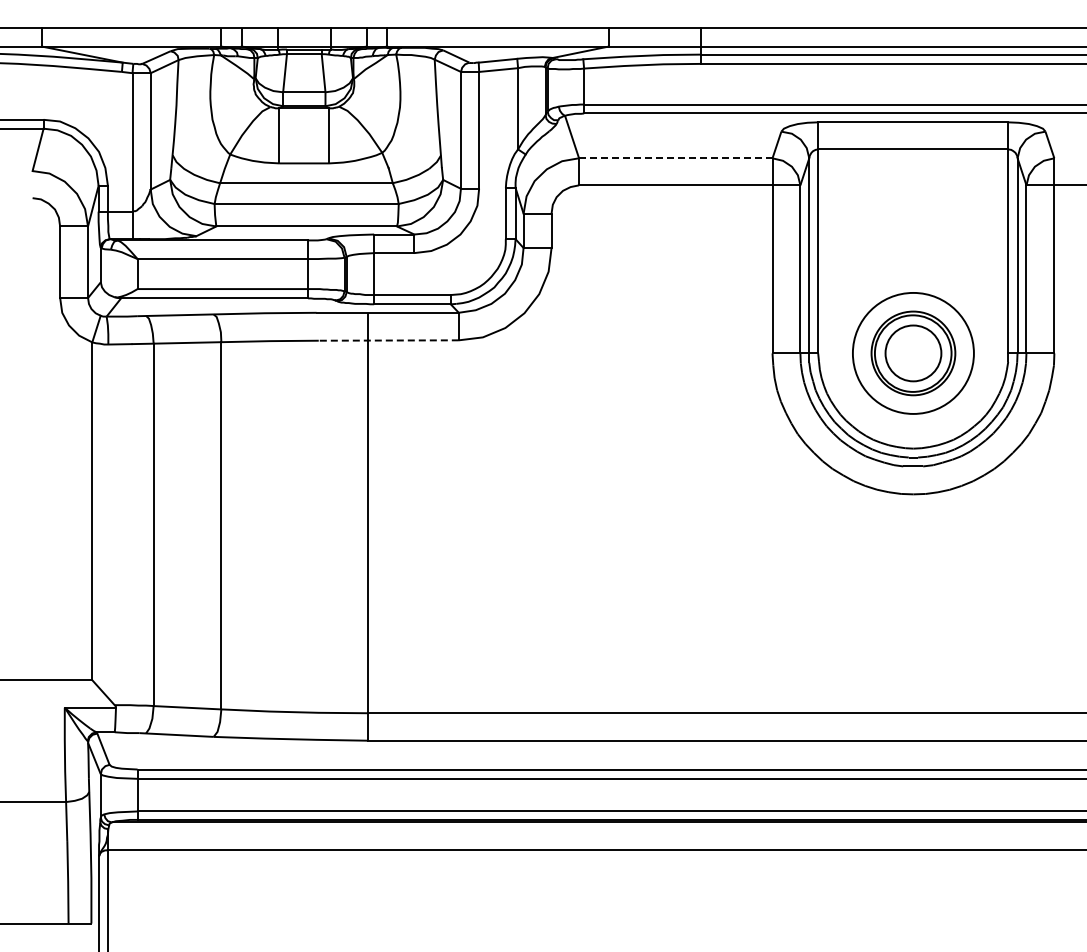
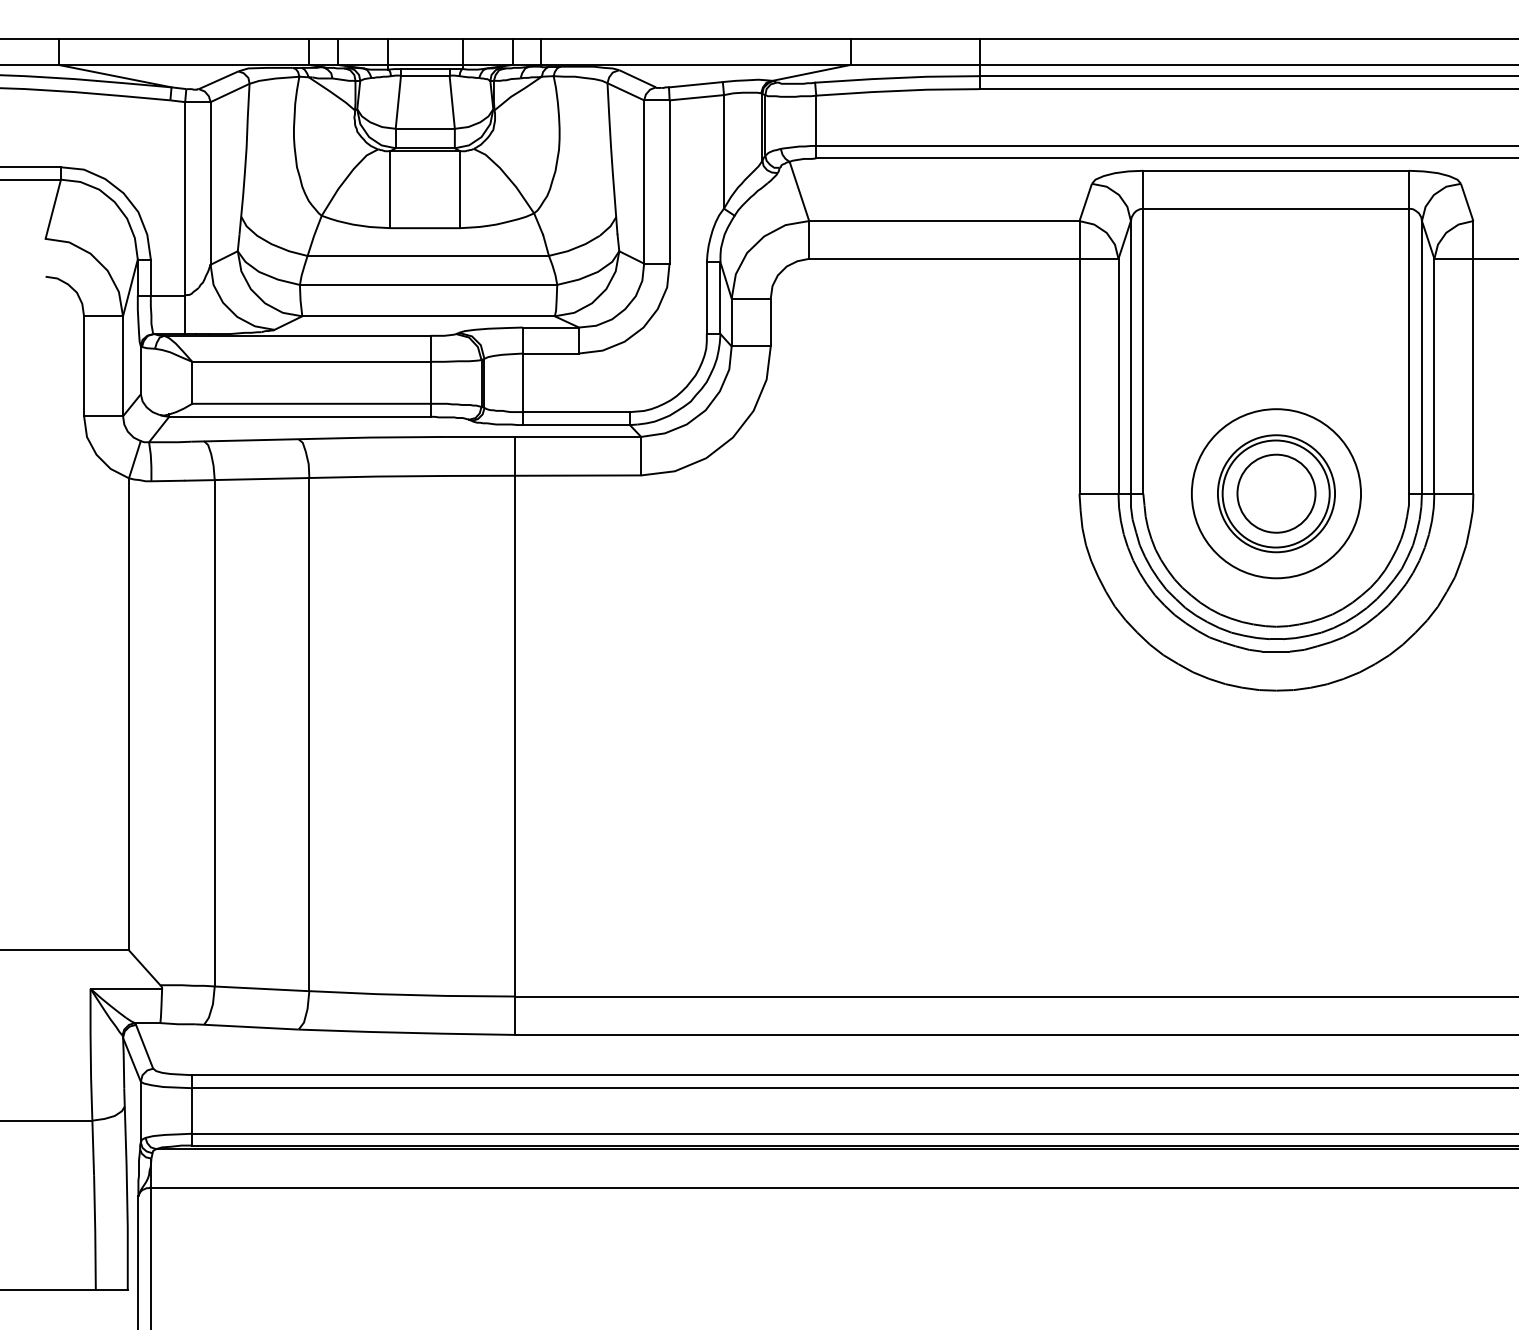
line: (675, 158) -> (943, 221), dashed -> solid
line: (388, 340) -> (542, 475), dashed -> solid

